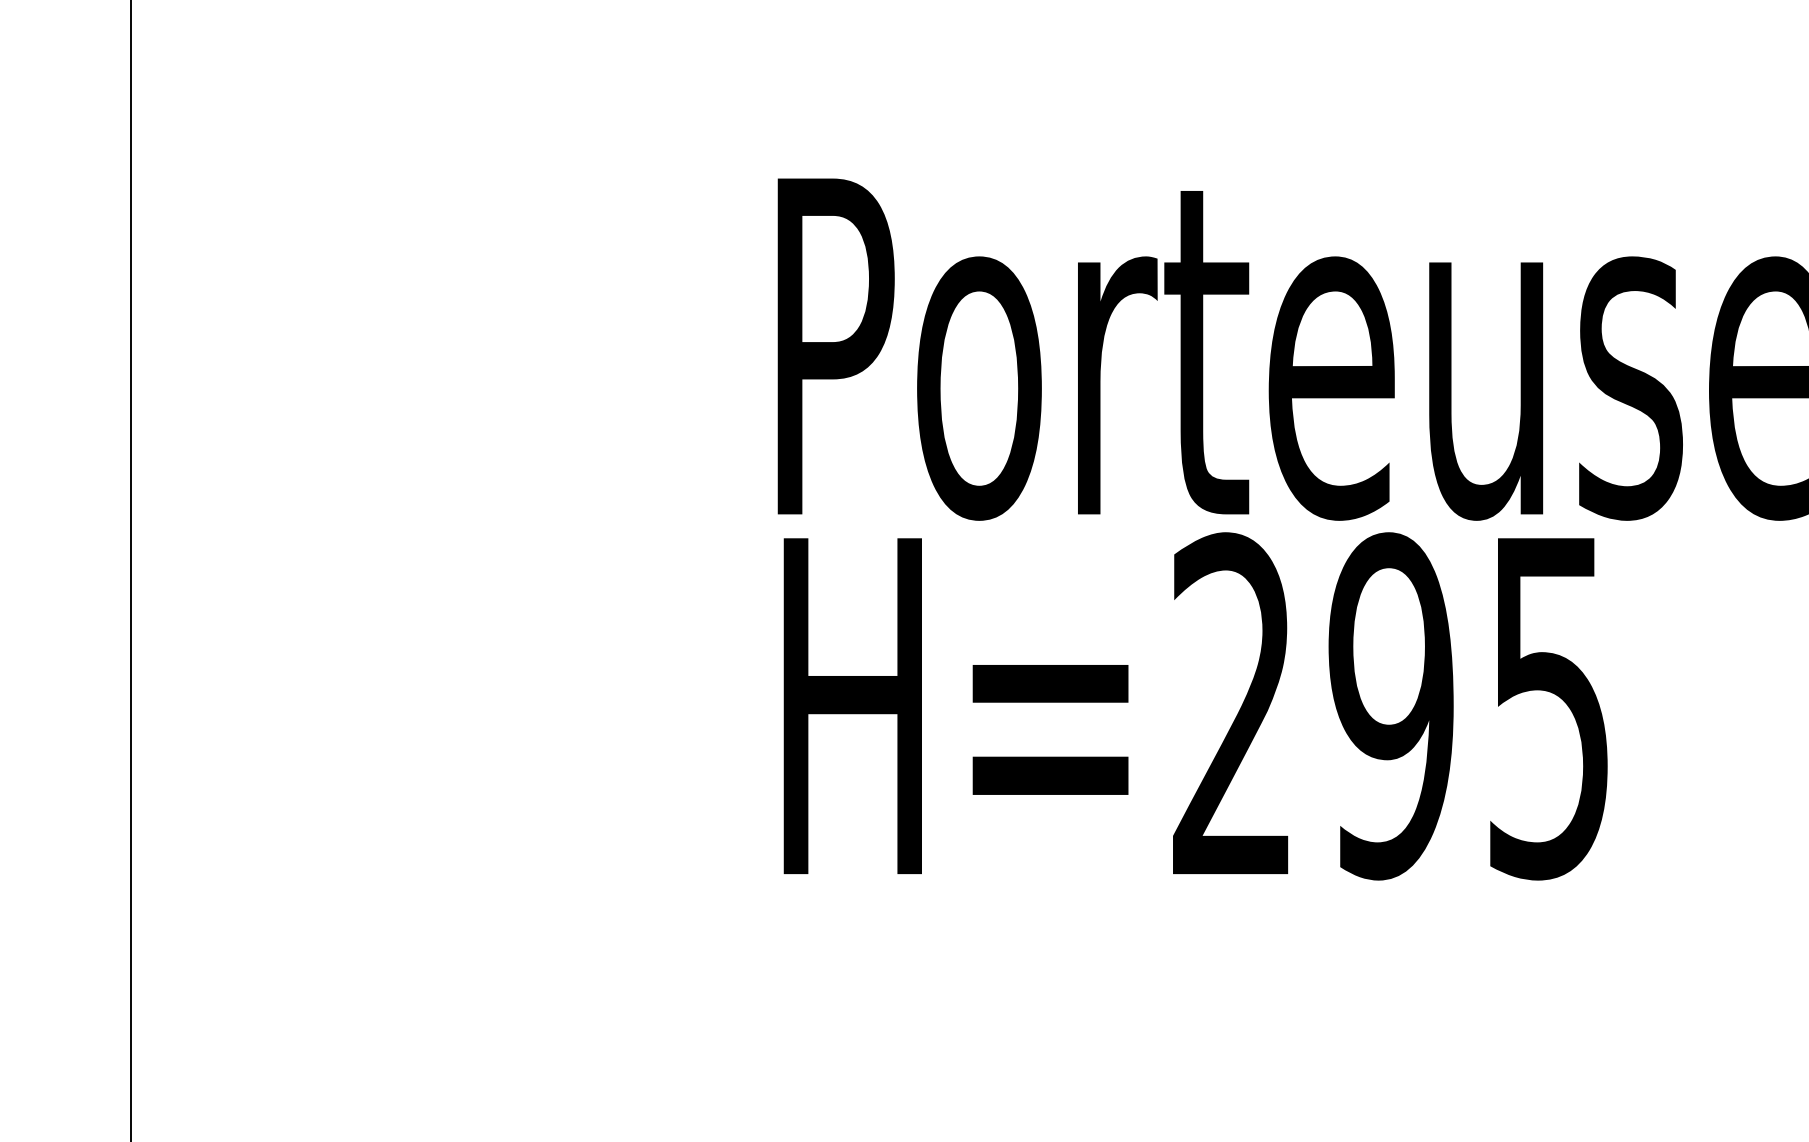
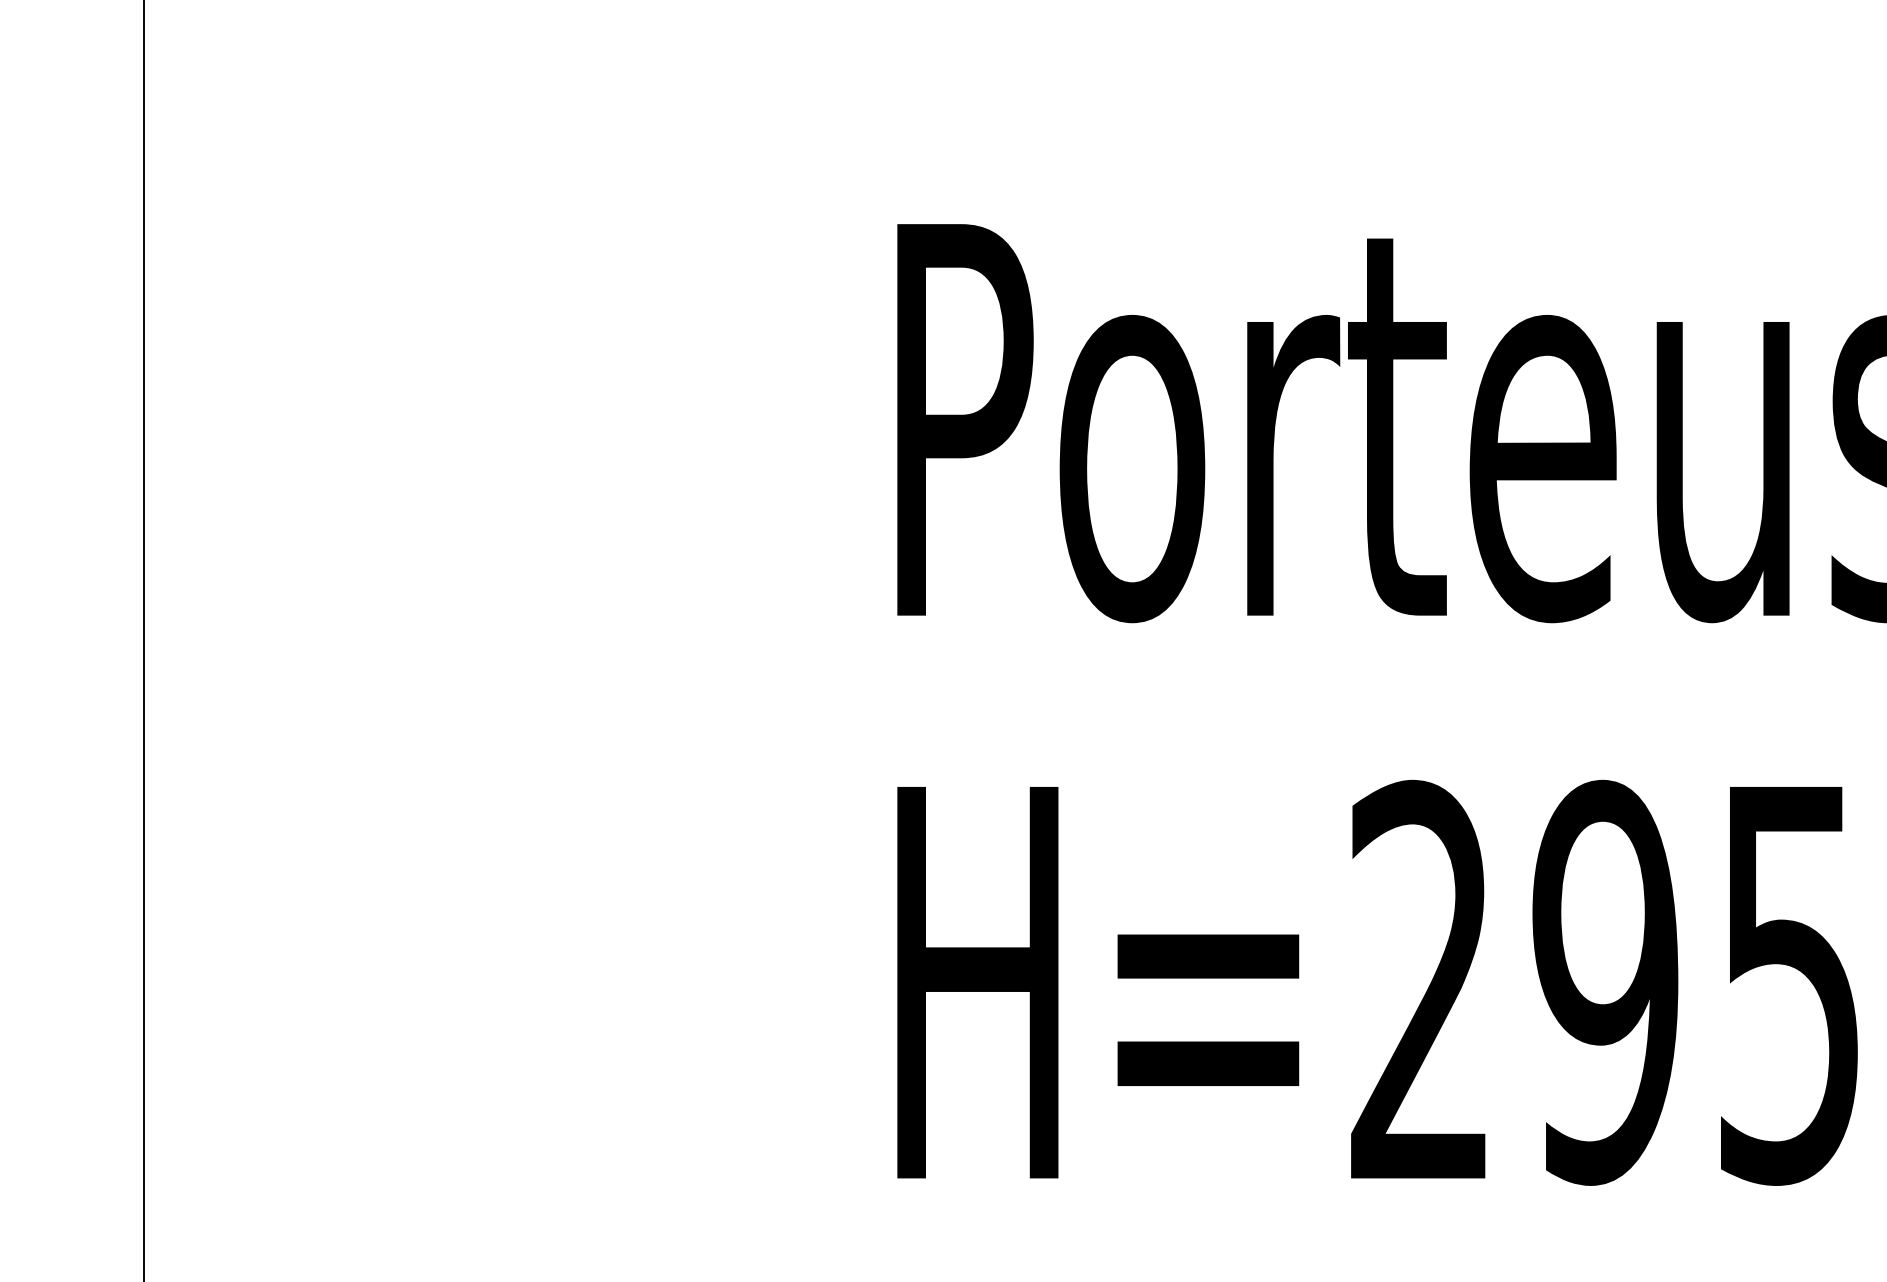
text: (1195, 706) -> (1377, 982), moved

